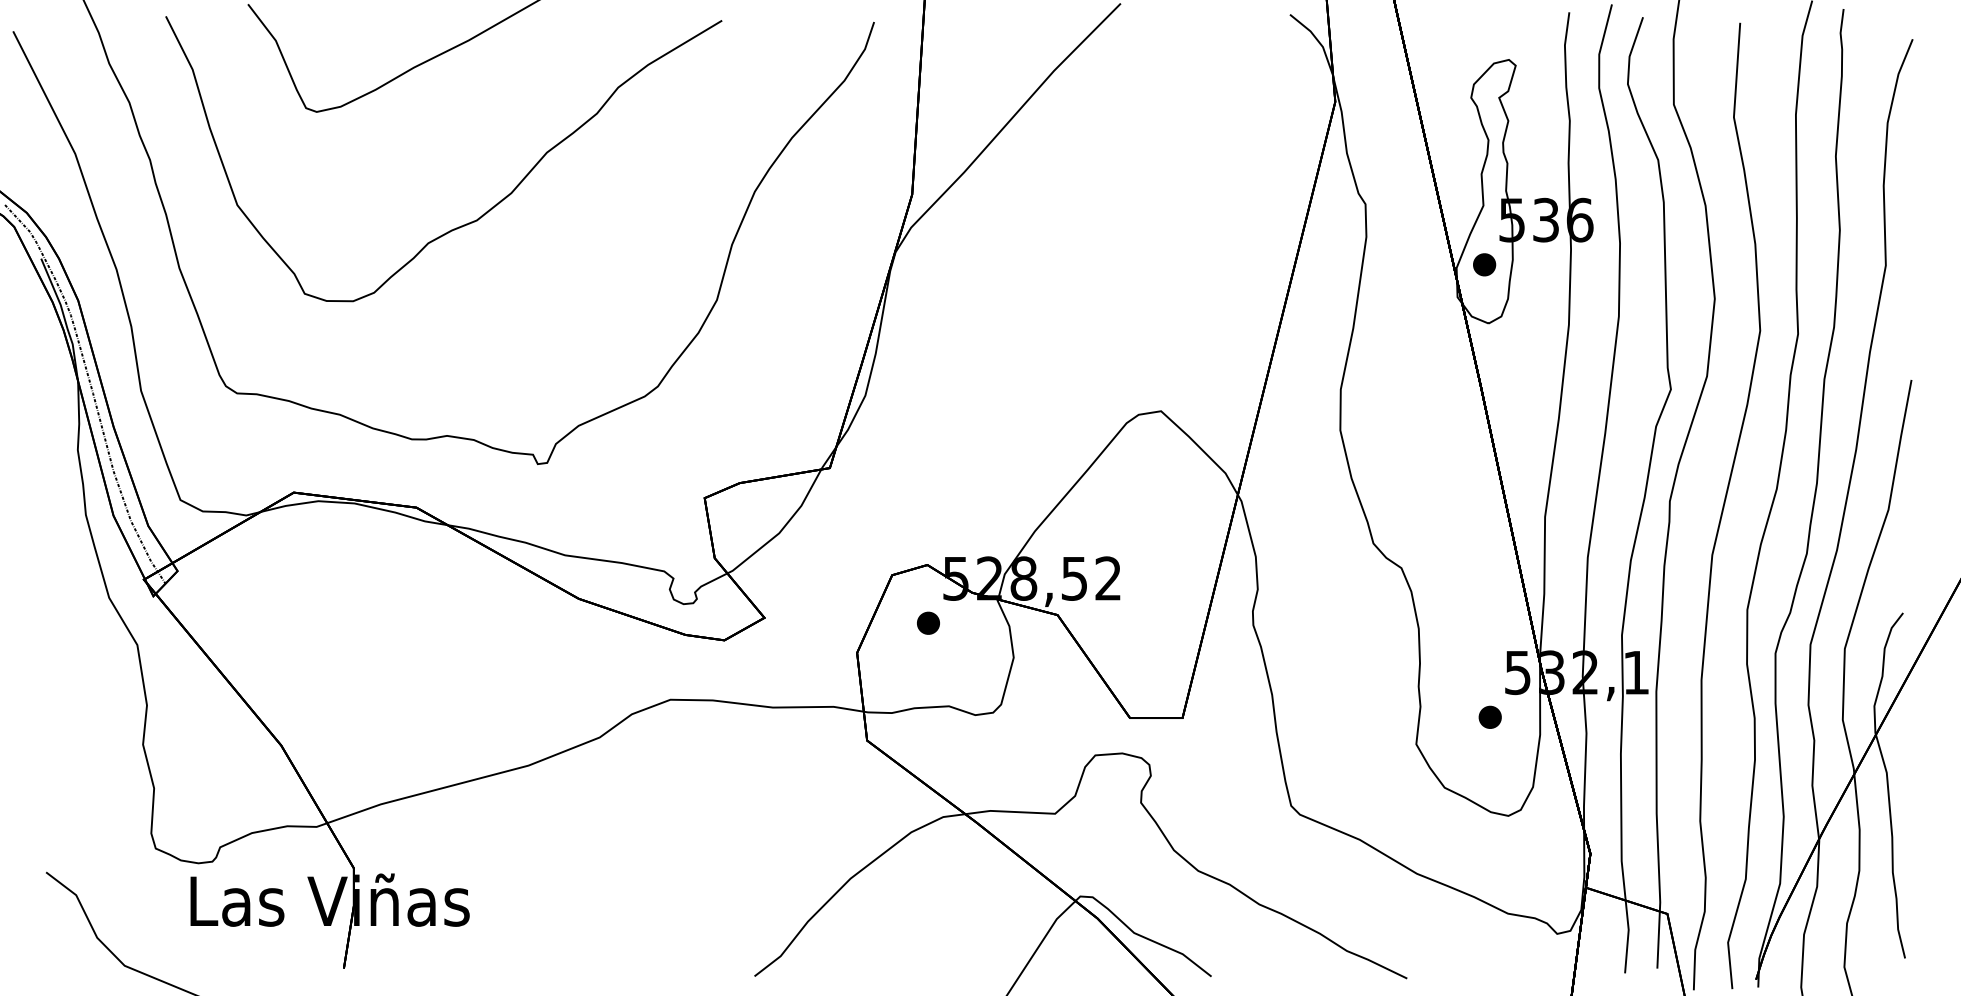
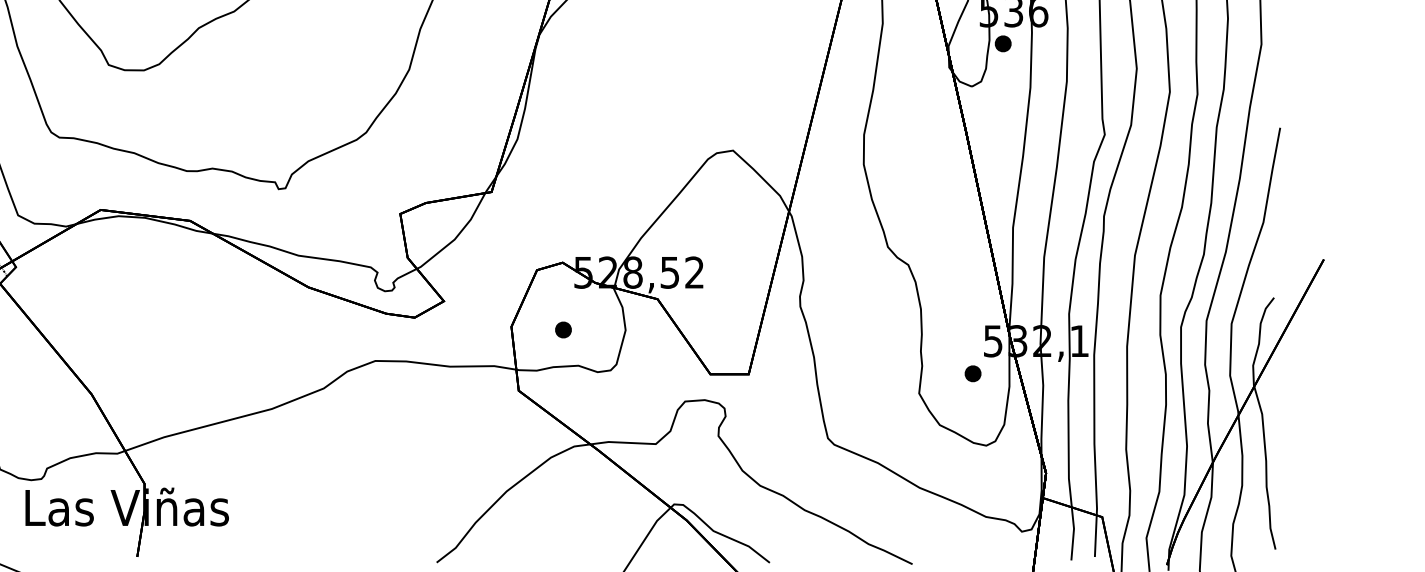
part: (1484, 264) -> (1003, 43), moved
part: (928, 622) -> (563, 329), moved

